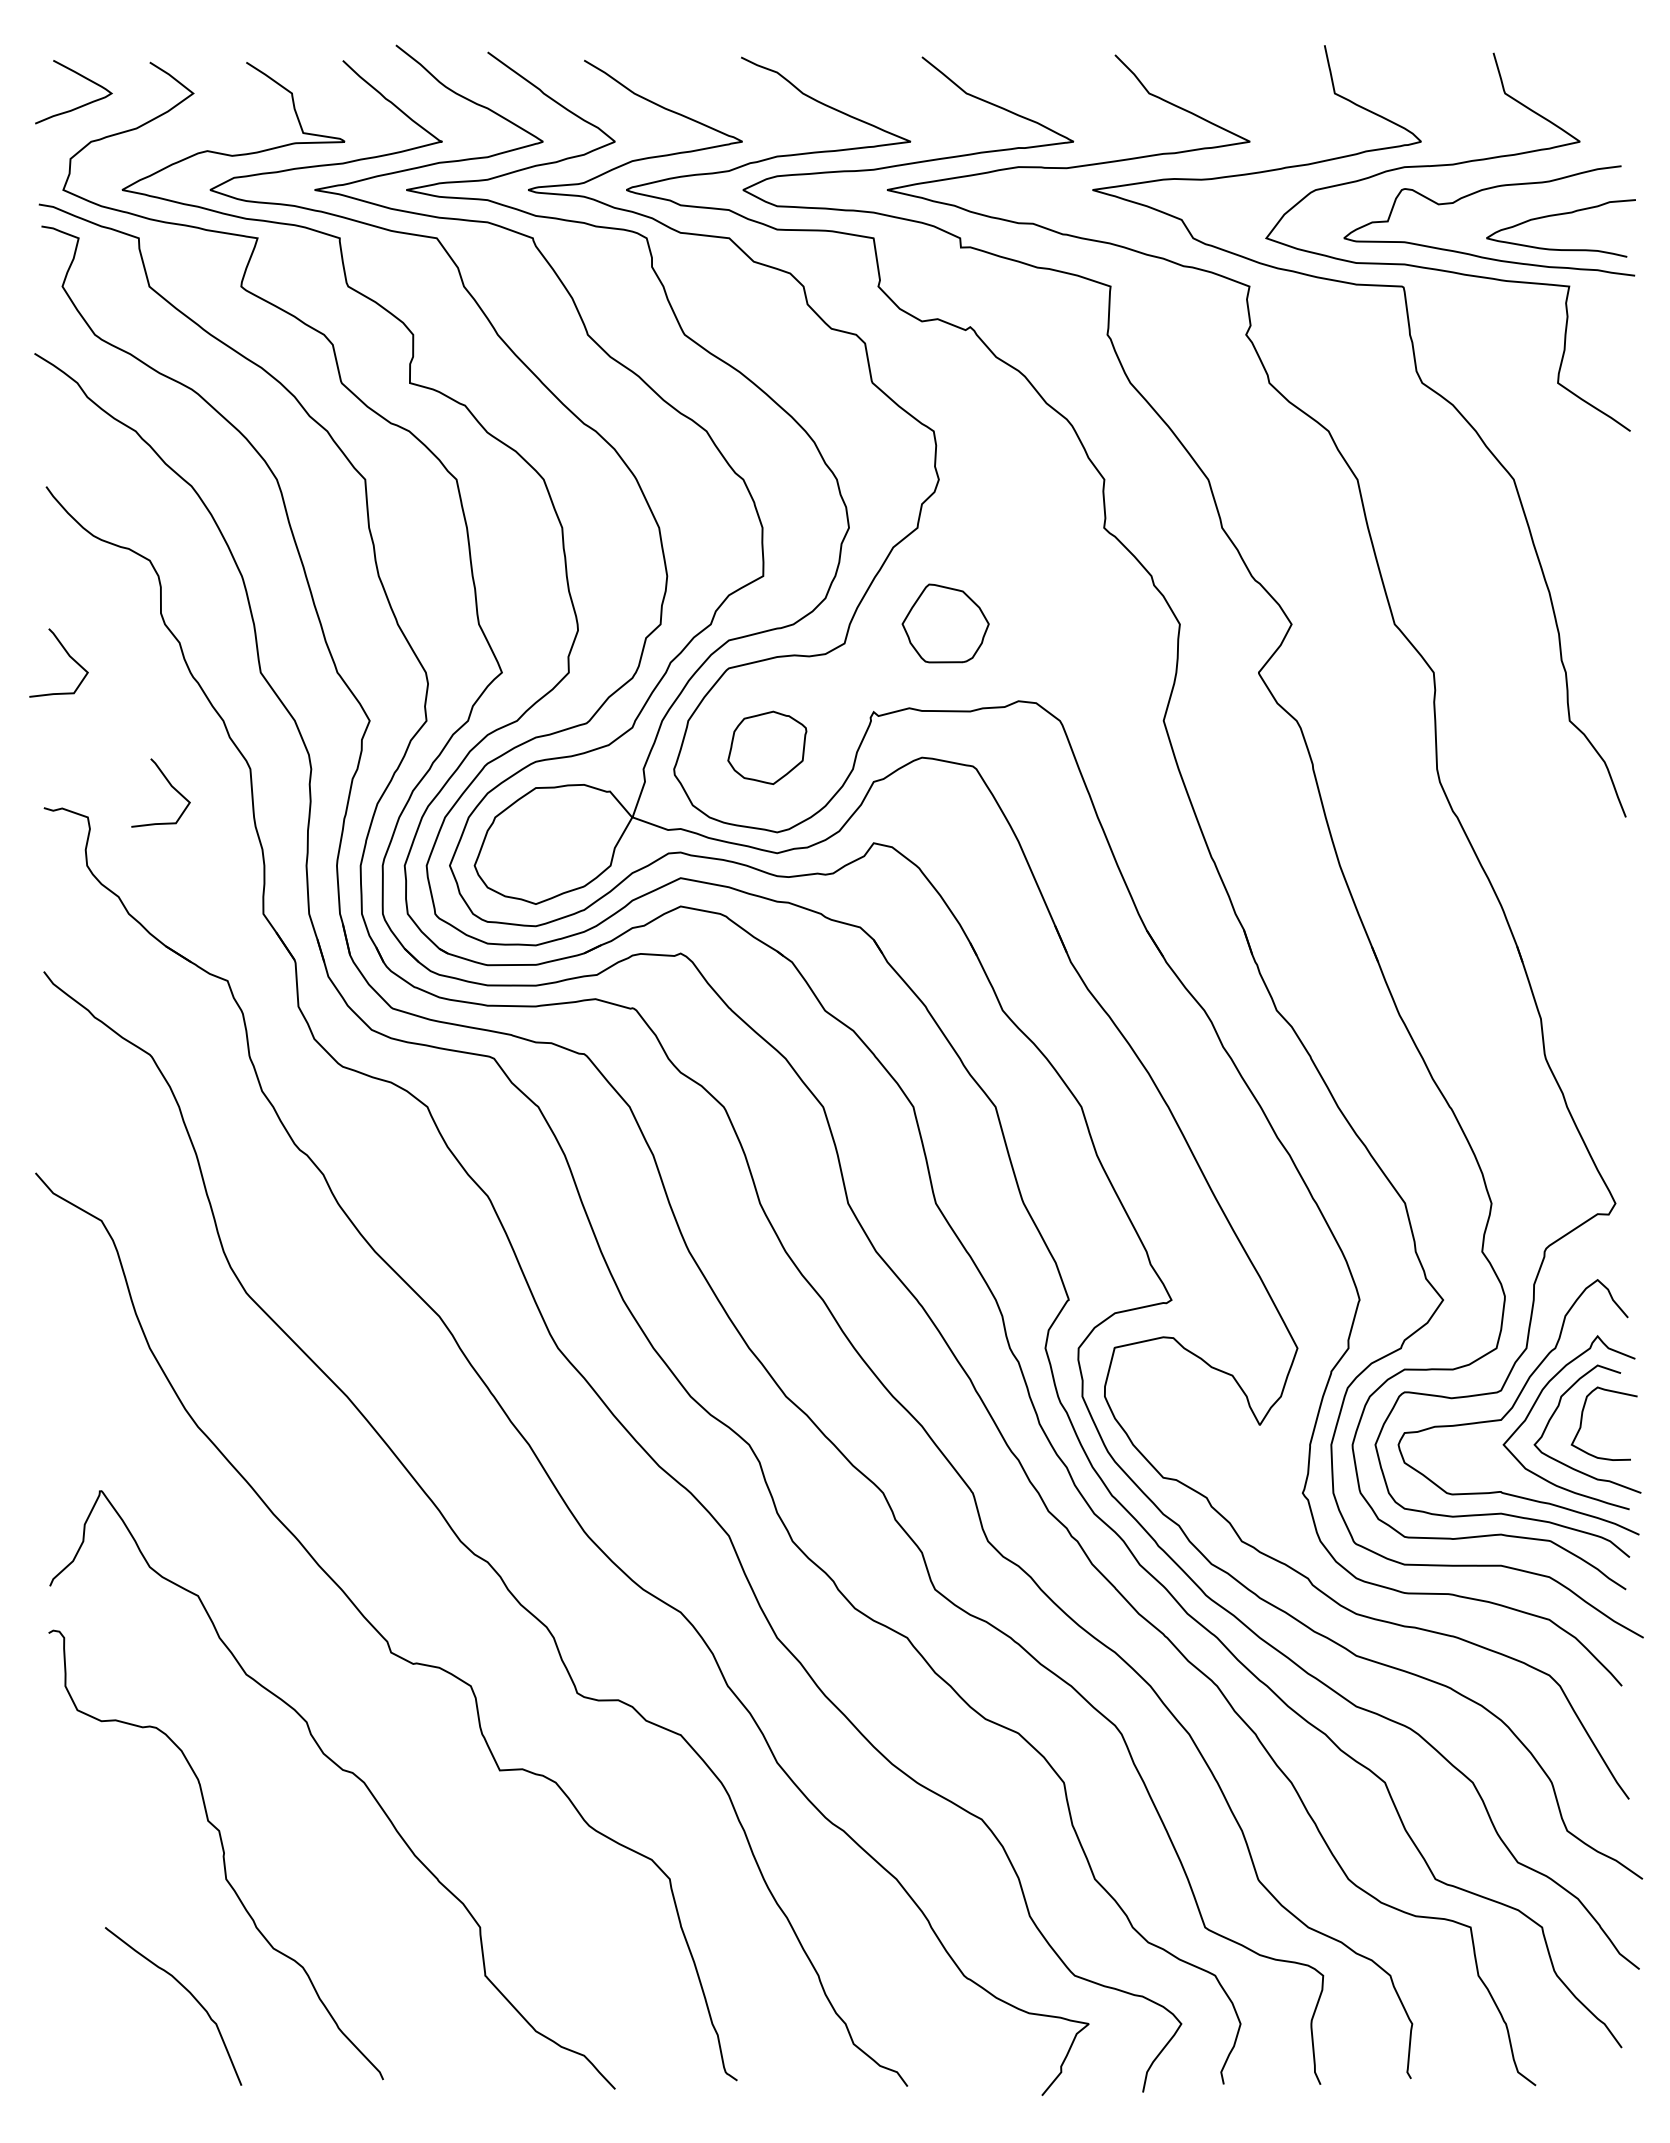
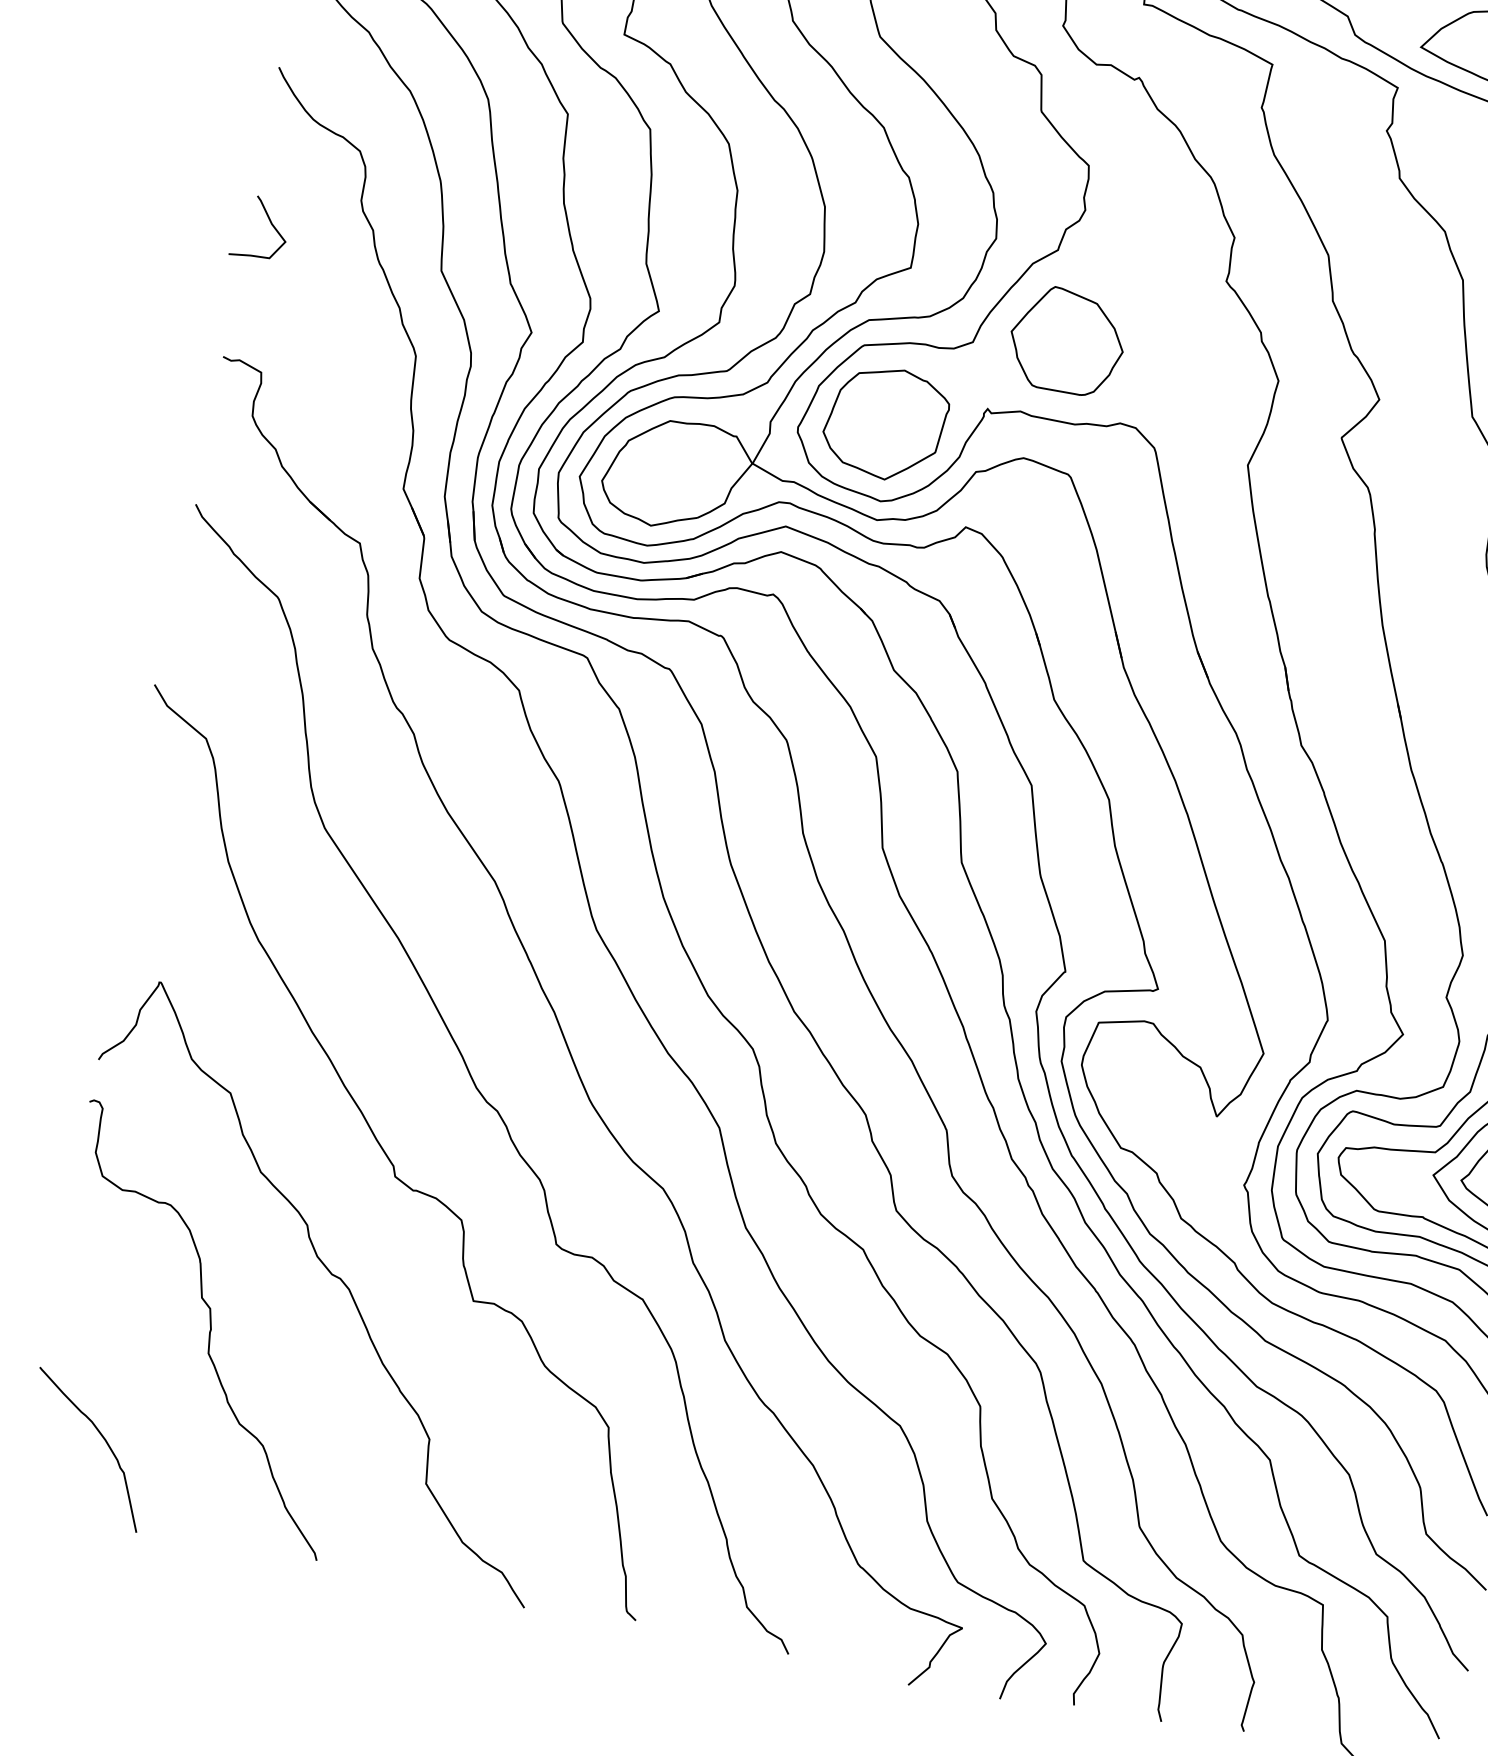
part: (945, 623) -> (1067, 341), size x1.43
part: (767, 747) -> (885, 423), size x1.67
curve: (170, 786) -> (340, 358), removed
curve: (187, 1991) -> (103, 1438), moved

